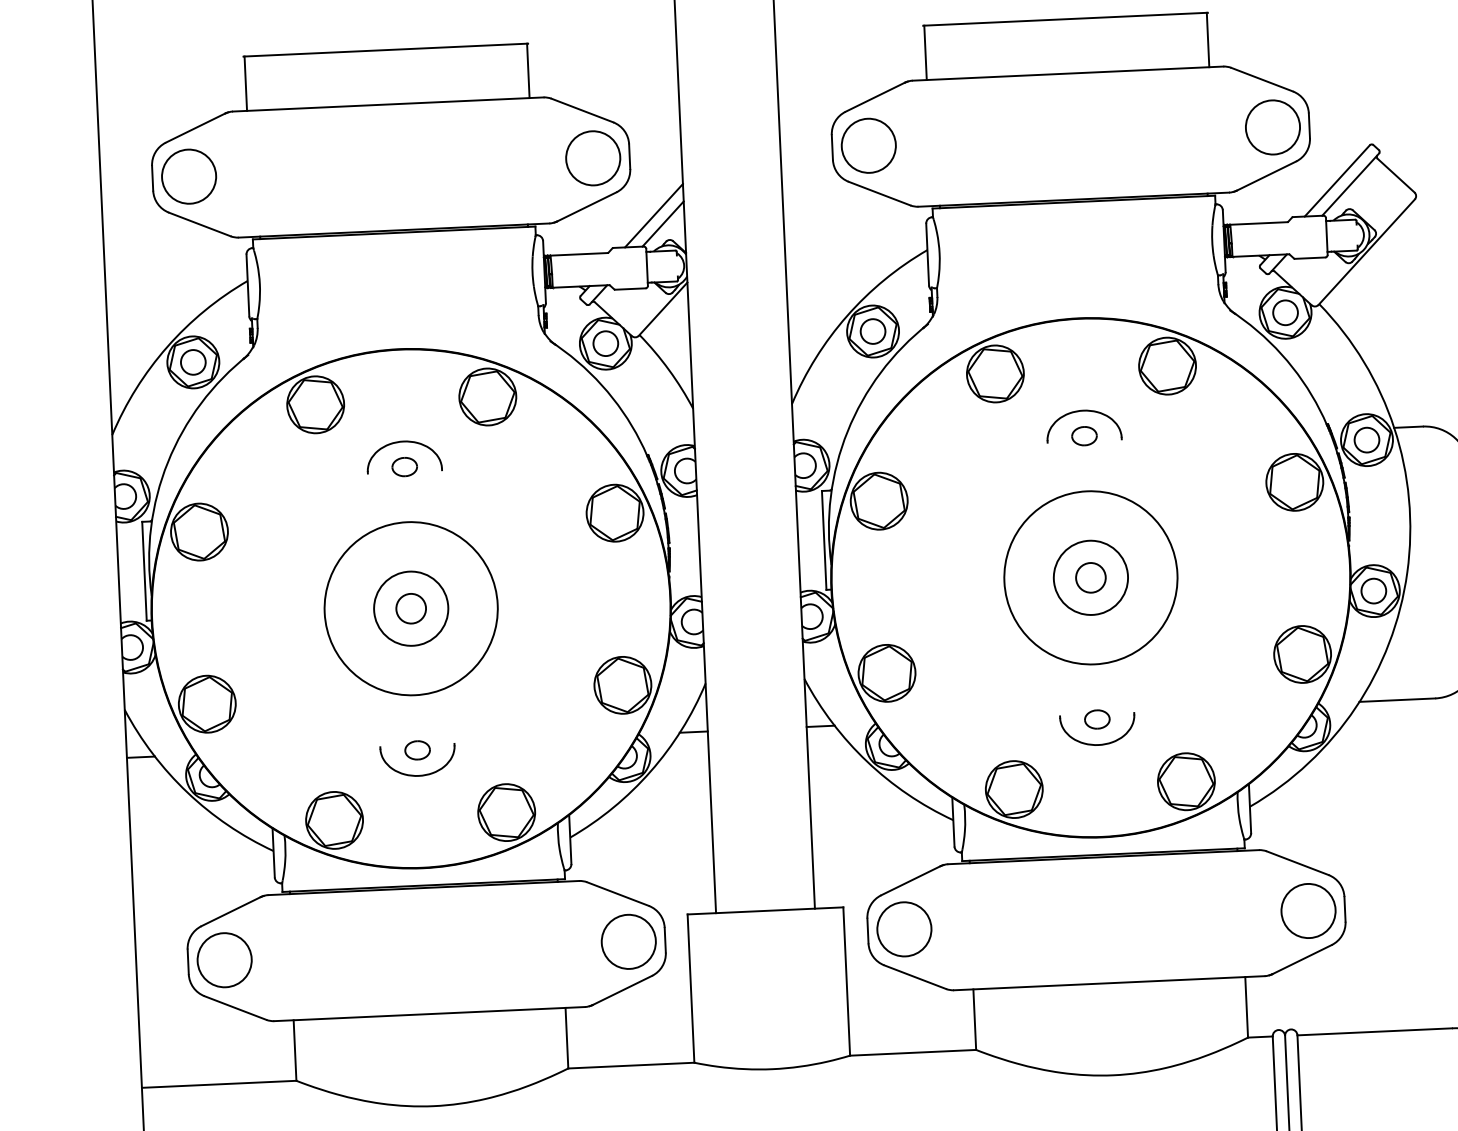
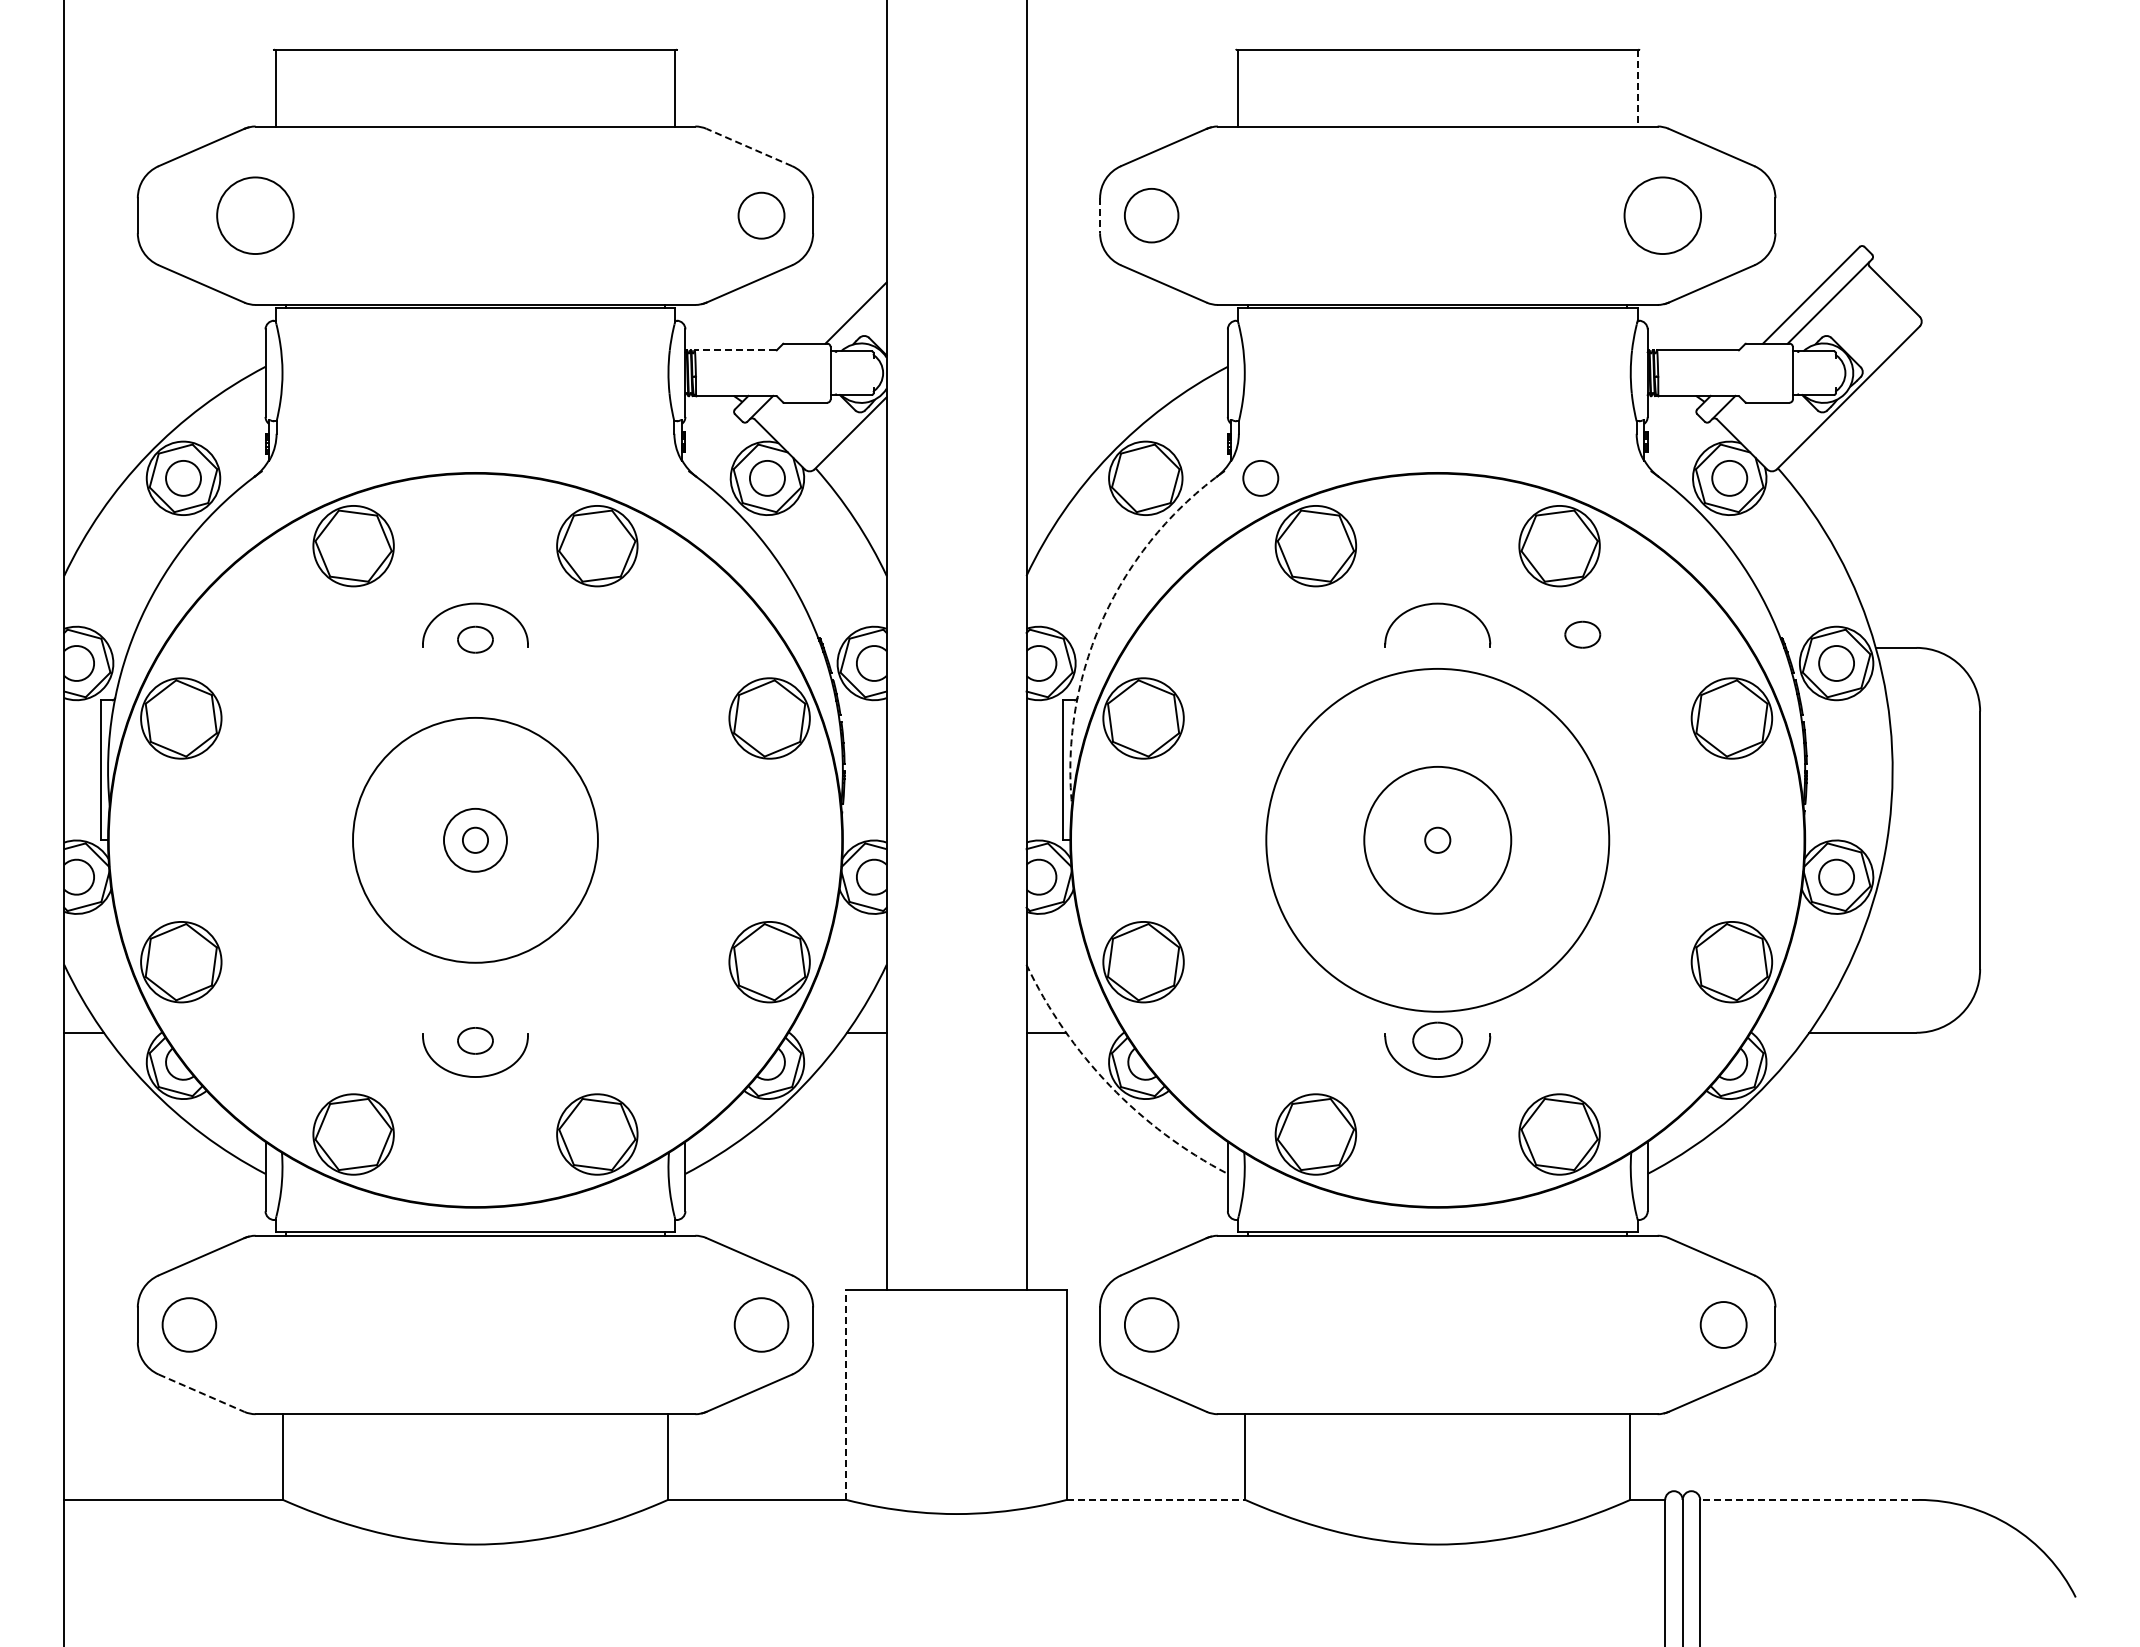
line: (1207, 40) -> (1637, 88), solid -> dashed
line: (582, 110) -> (749, 147), solid -> dashed
circle: (1272, 127) -> (1662, 215), moved
circle: (868, 145) -> (1151, 215), size x0.7
line: (832, 148) -> (1100, 216), solid -> dashed
circle: (593, 158) -> (761, 215), size x0.6
circle: (189, 176) -> (255, 215), moved
line: (653, 215) -> (843, 300), removed
line: (579, 254) -> (735, 350), solid -> dashed
circle: (872, 331) -> (1260, 478), moved
arc: (847, 431) -> (1103, 617), solid -> dashed
part: (1084, 435) -> (1582, 634), moved
circle: (1090, 577) -> (1437, 839), size x1.4
circle: (1090, 577) -> (1437, 839), size x1.4
circle: (1090, 577) -> (1437, 840), size x0.6
circle: (411, 608) -> (475, 839), size x0.6
circle: (411, 608) -> (475, 840), size x0.6
part: (1097, 719) -> (1437, 1040), size x1.4
arc: (866, 761) -> (1109, 1085), solid -> dashed
circle: (1308, 910) -> (1723, 1324), size x0.6
circle: (904, 929) -> (1151, 1324), size x0.7
circle: (628, 941) -> (761, 1324), size x0.7
circle: (224, 959) -> (189, 1324), size x0.7
line: (691, 988) -> (846, 1394), solid -> dashed
line: (235, 1008) -> (201, 1393), solid -> dashed
line: (1374, 1031) -> (1809, 1499), solid -> dashed
line: (913, 1052) -> (1156, 1499), solid -> dashed

